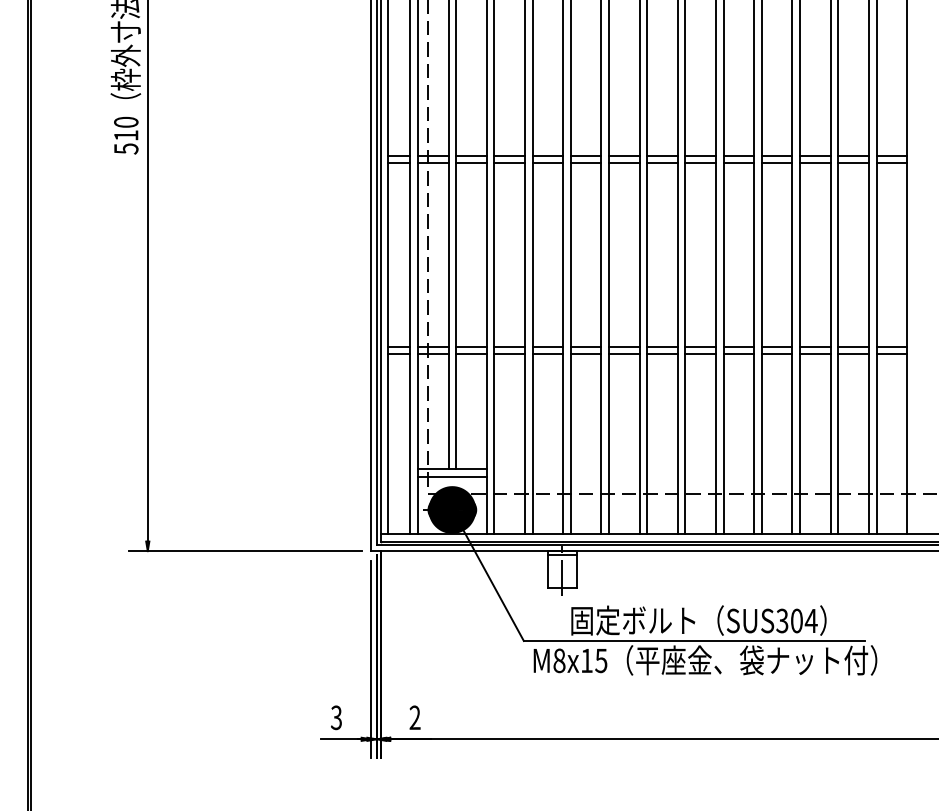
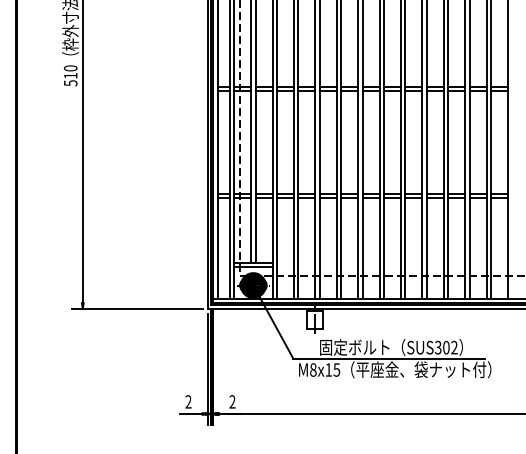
text: (809, 620) -> (453, 347), SUS304 -> SUS302
text: (336, 718) -> (188, 402), 3 -> 2

